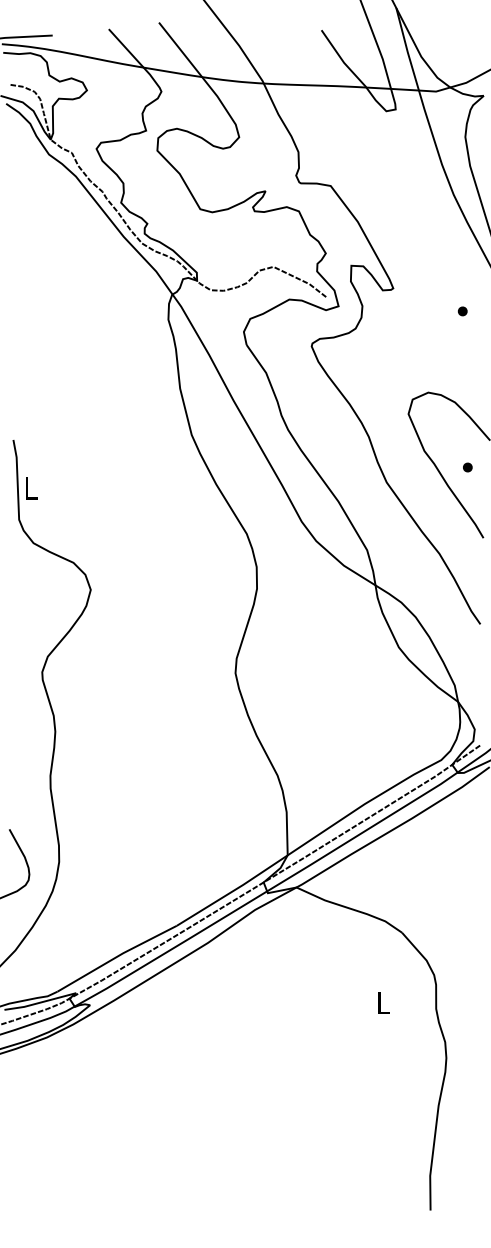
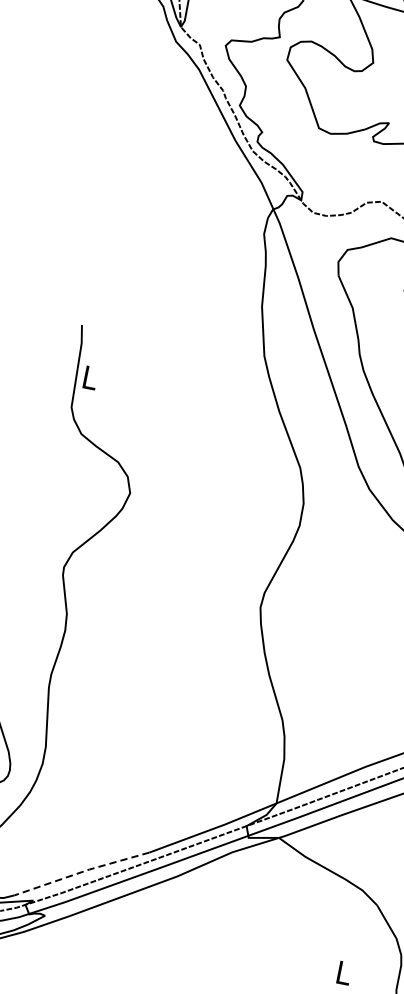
line: (116, 957) -> (81, 872), solid -> dashed

